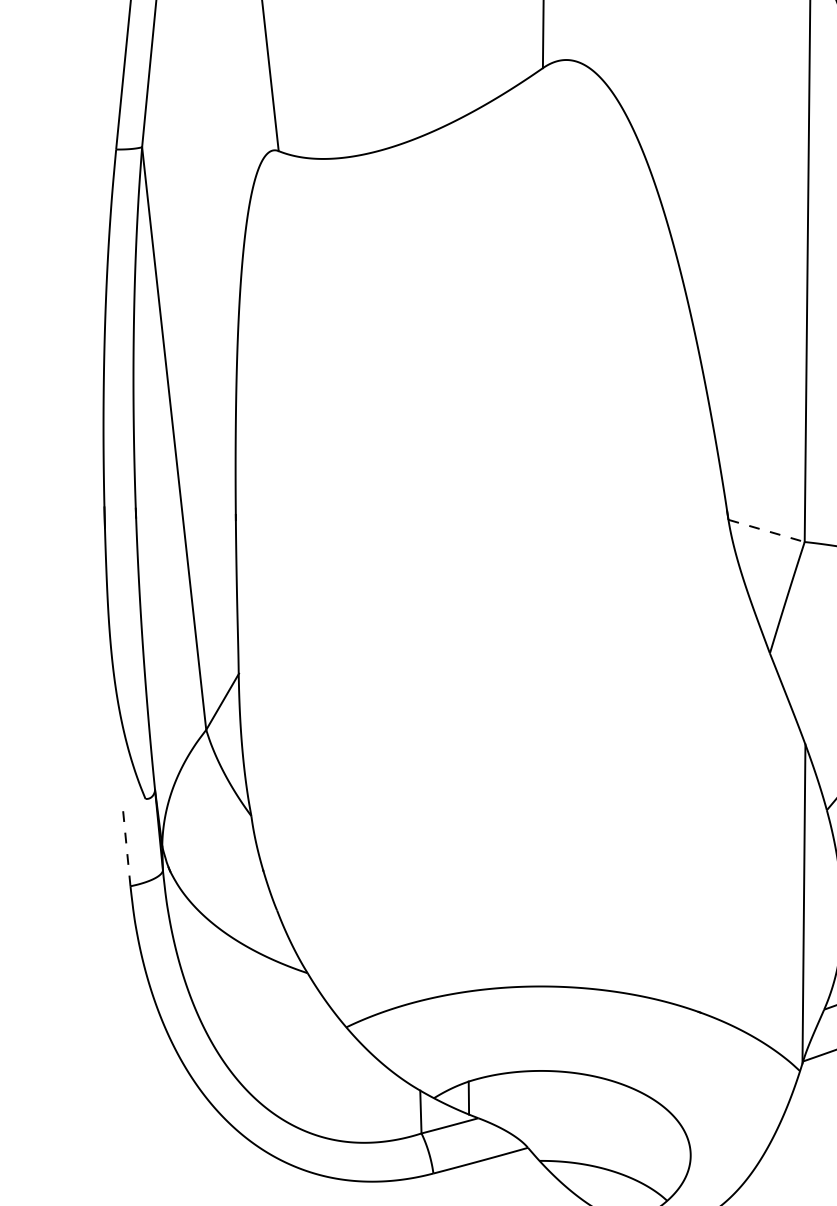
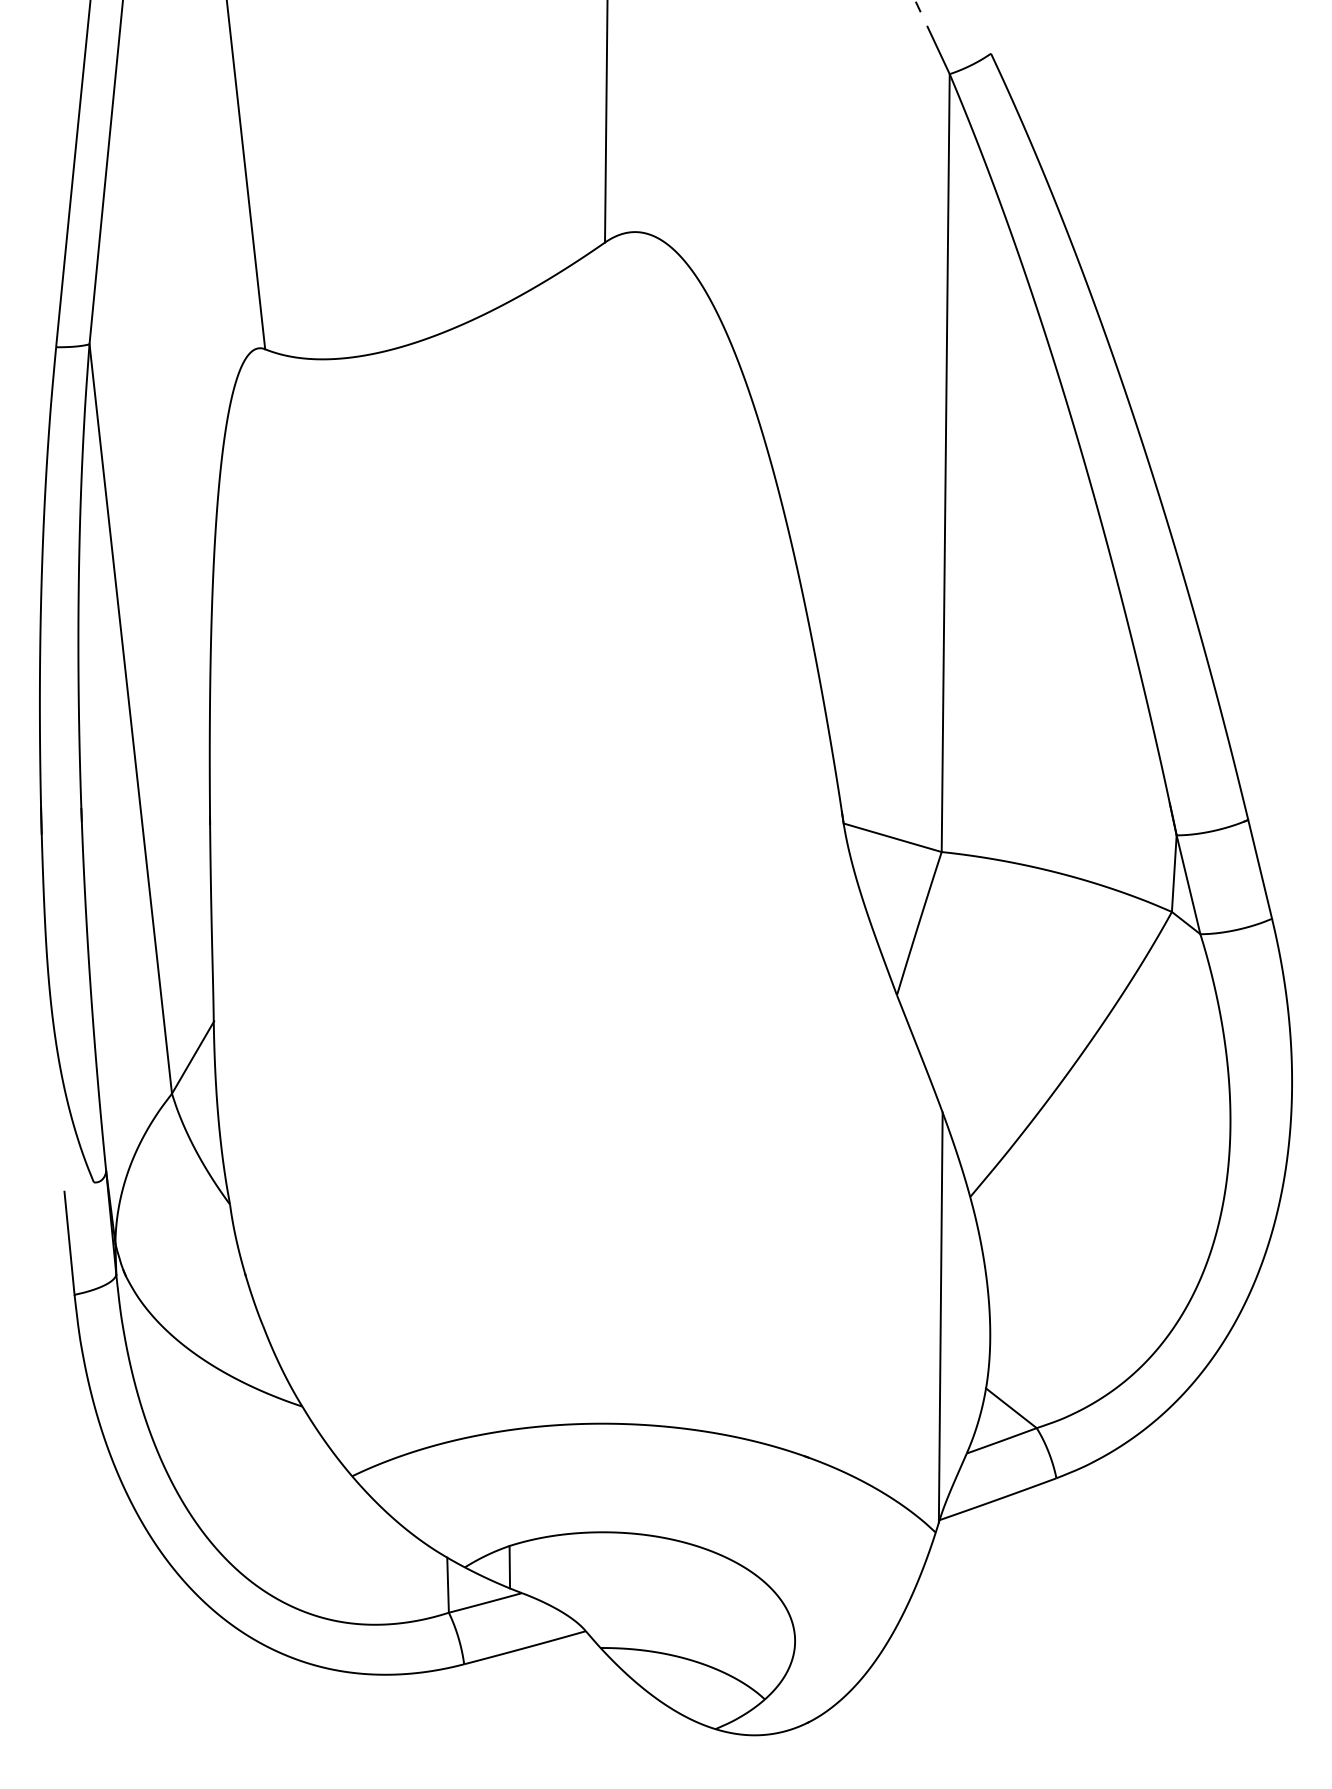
line: (766, 530) -> (892, 837), dashed -> solid
line: (126, 846) -> (69, 1243), dashed -> solid

